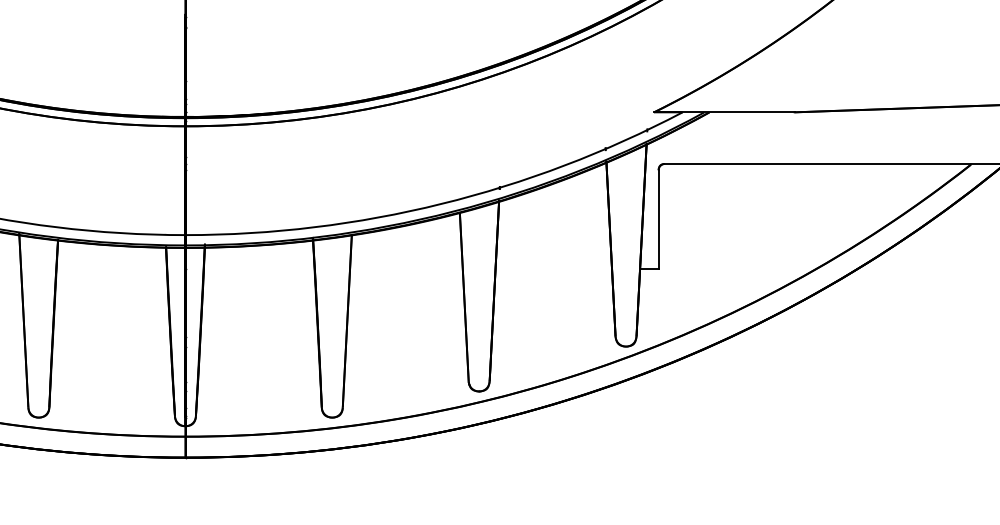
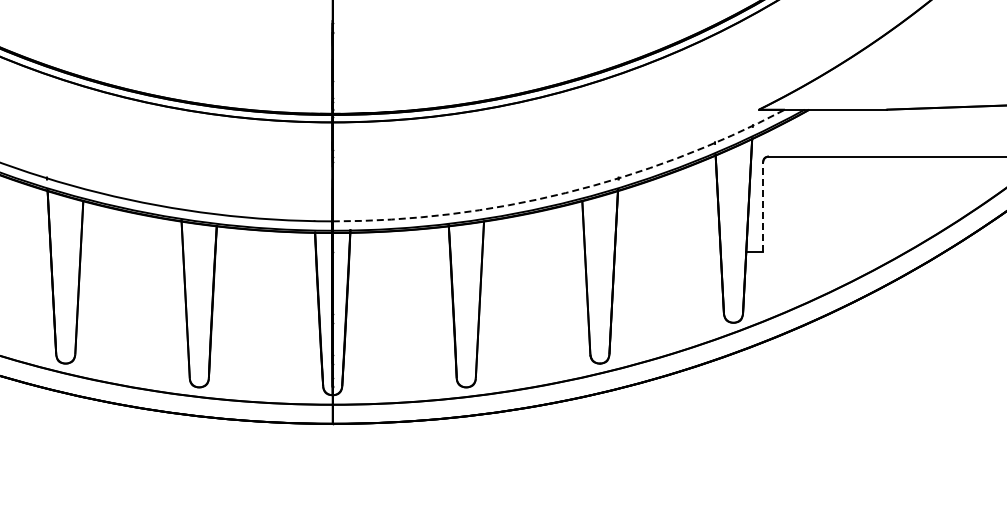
arc: (441, 204) -> (565, 193), solid -> dashed
line: (659, 219) -> (763, 207), solid -> dashed

